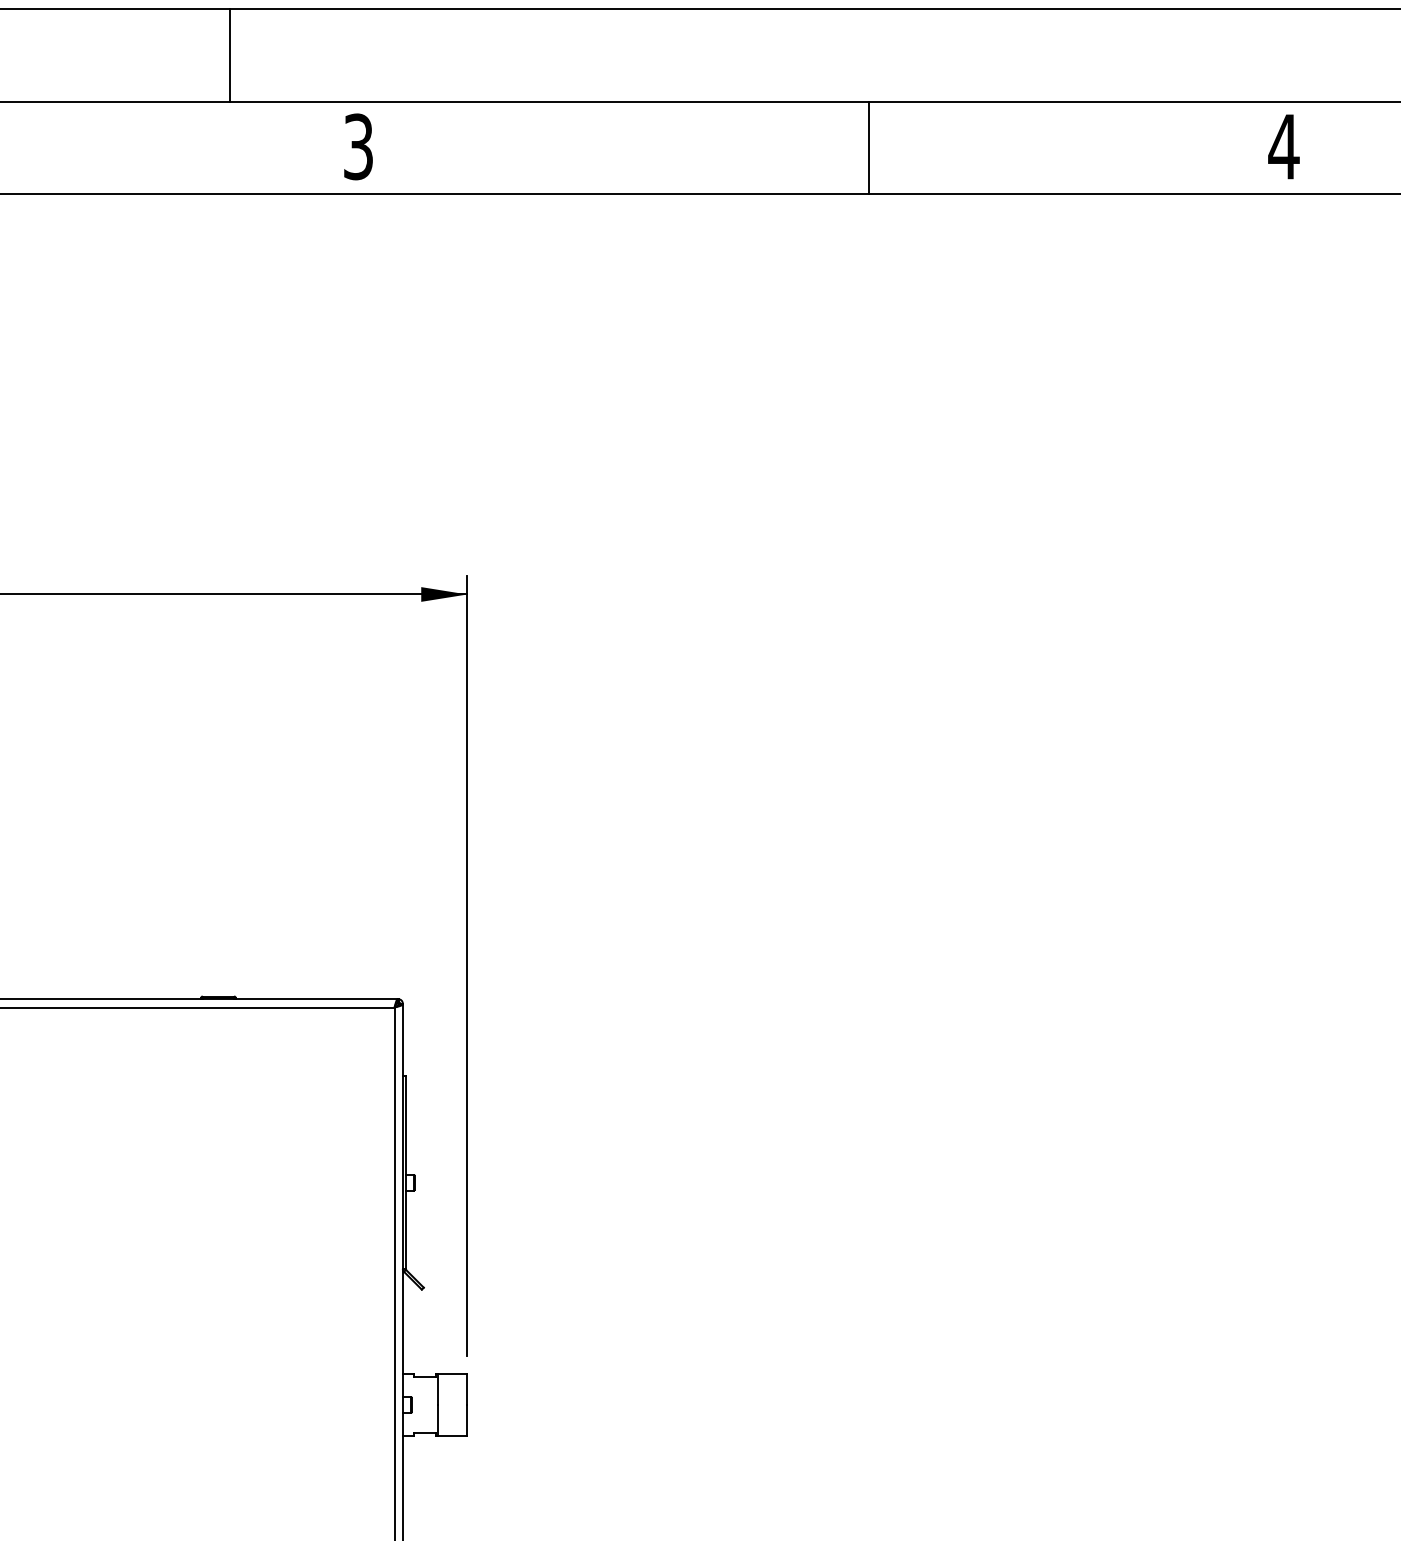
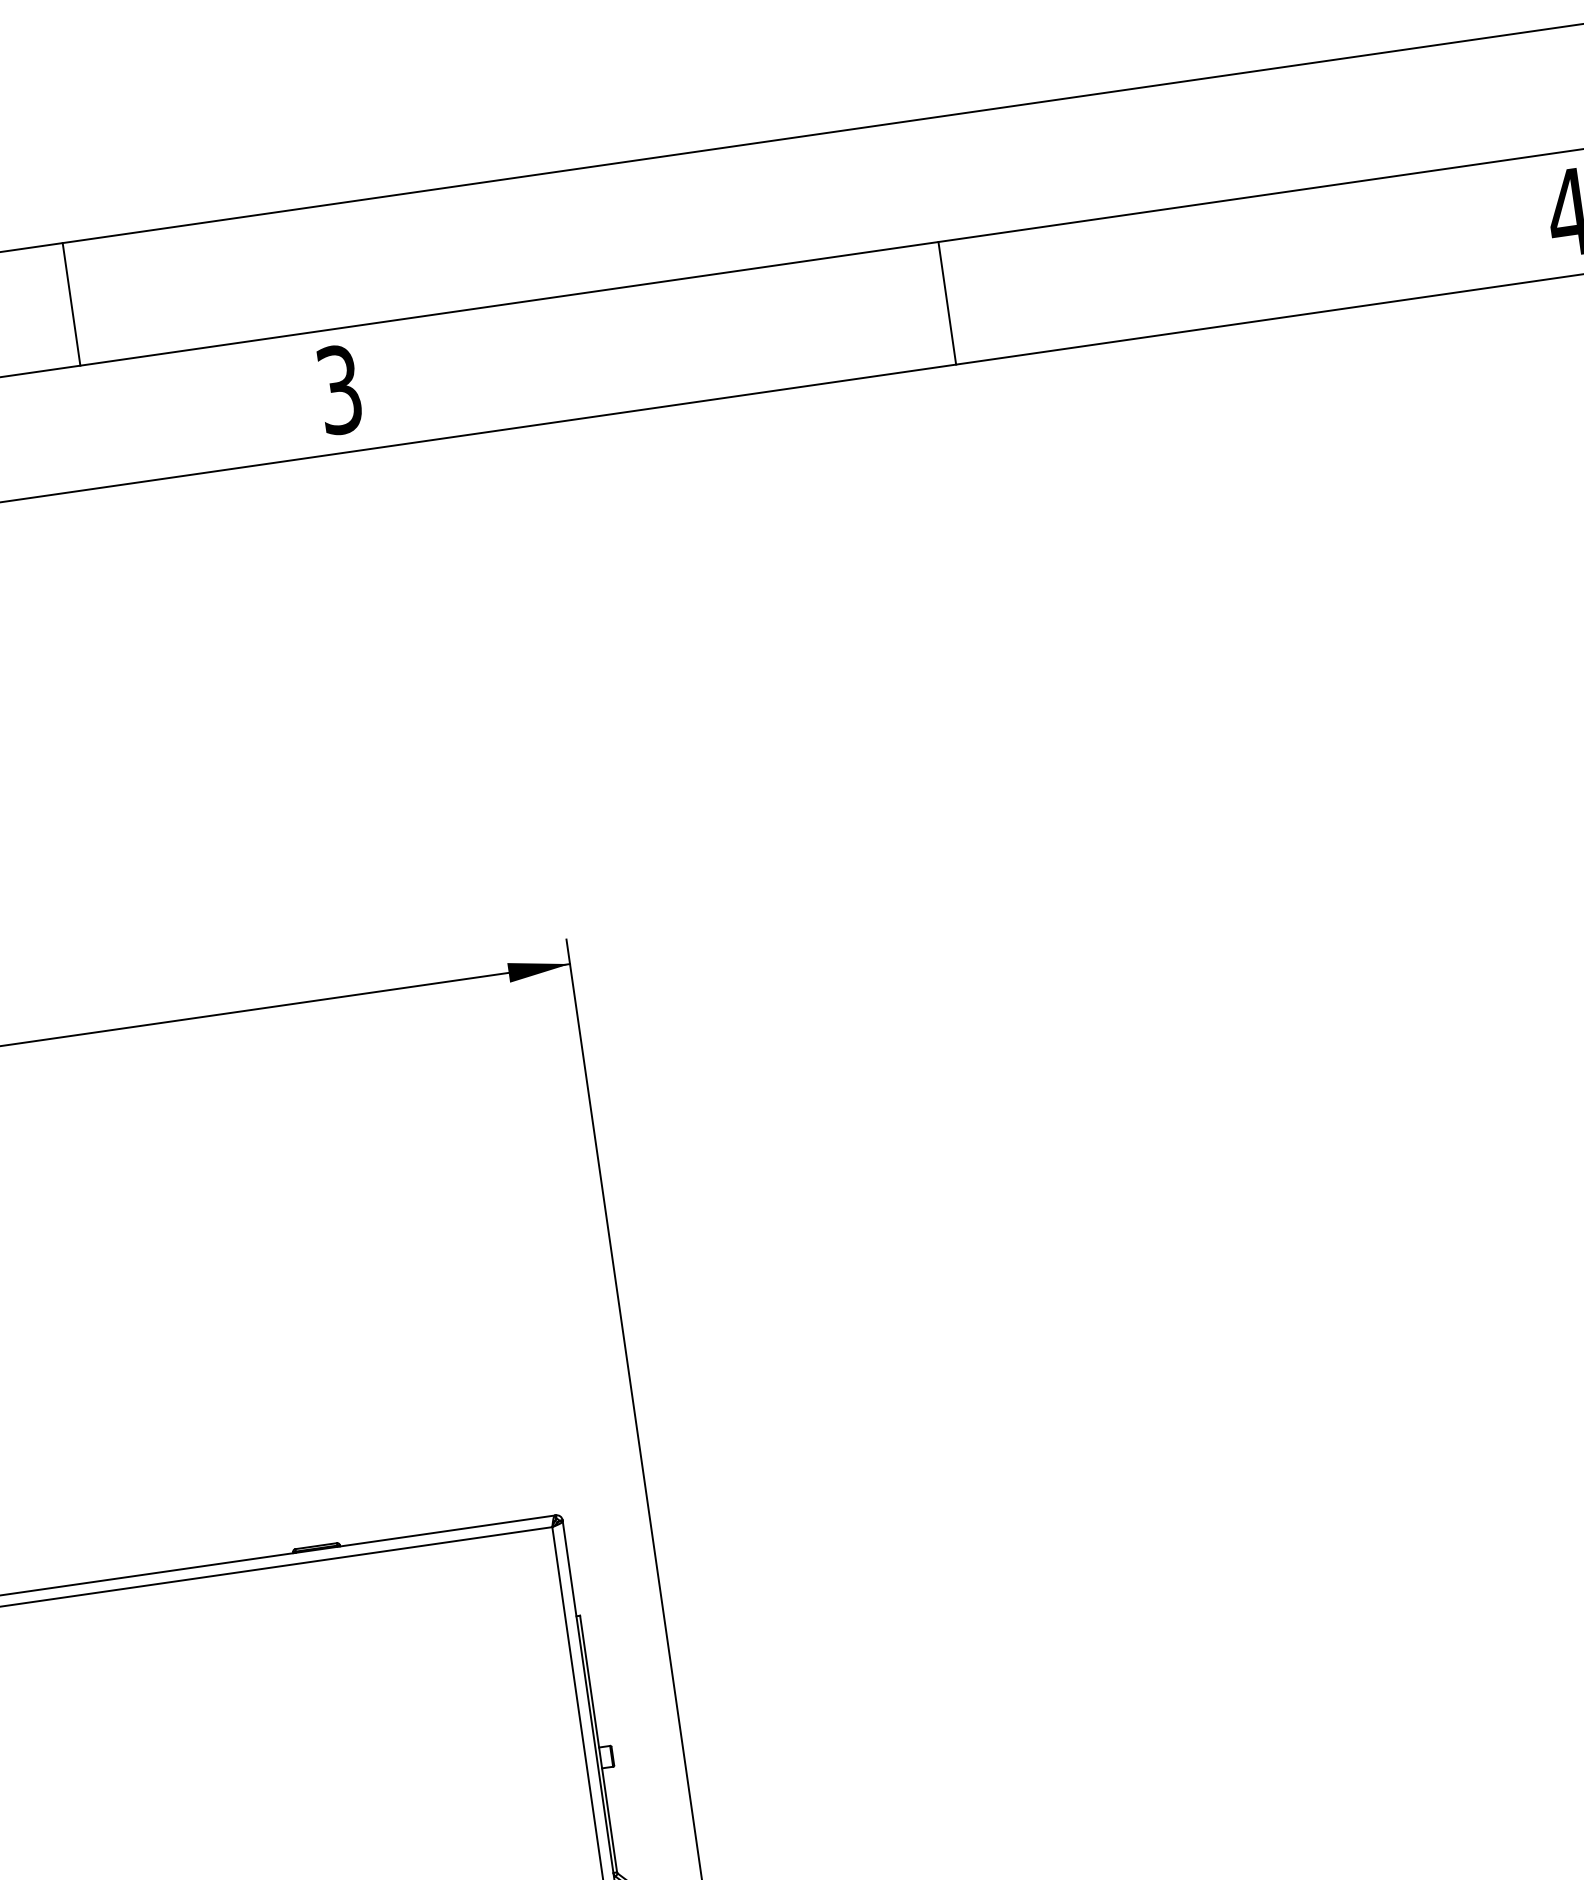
line: (230, 55) -> (72, 304), moved
line: (868, 147) -> (947, 303), moved

